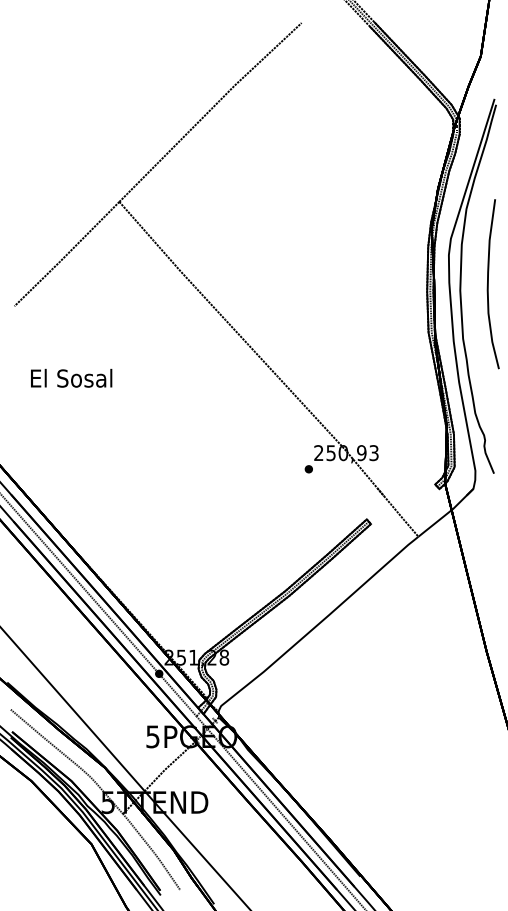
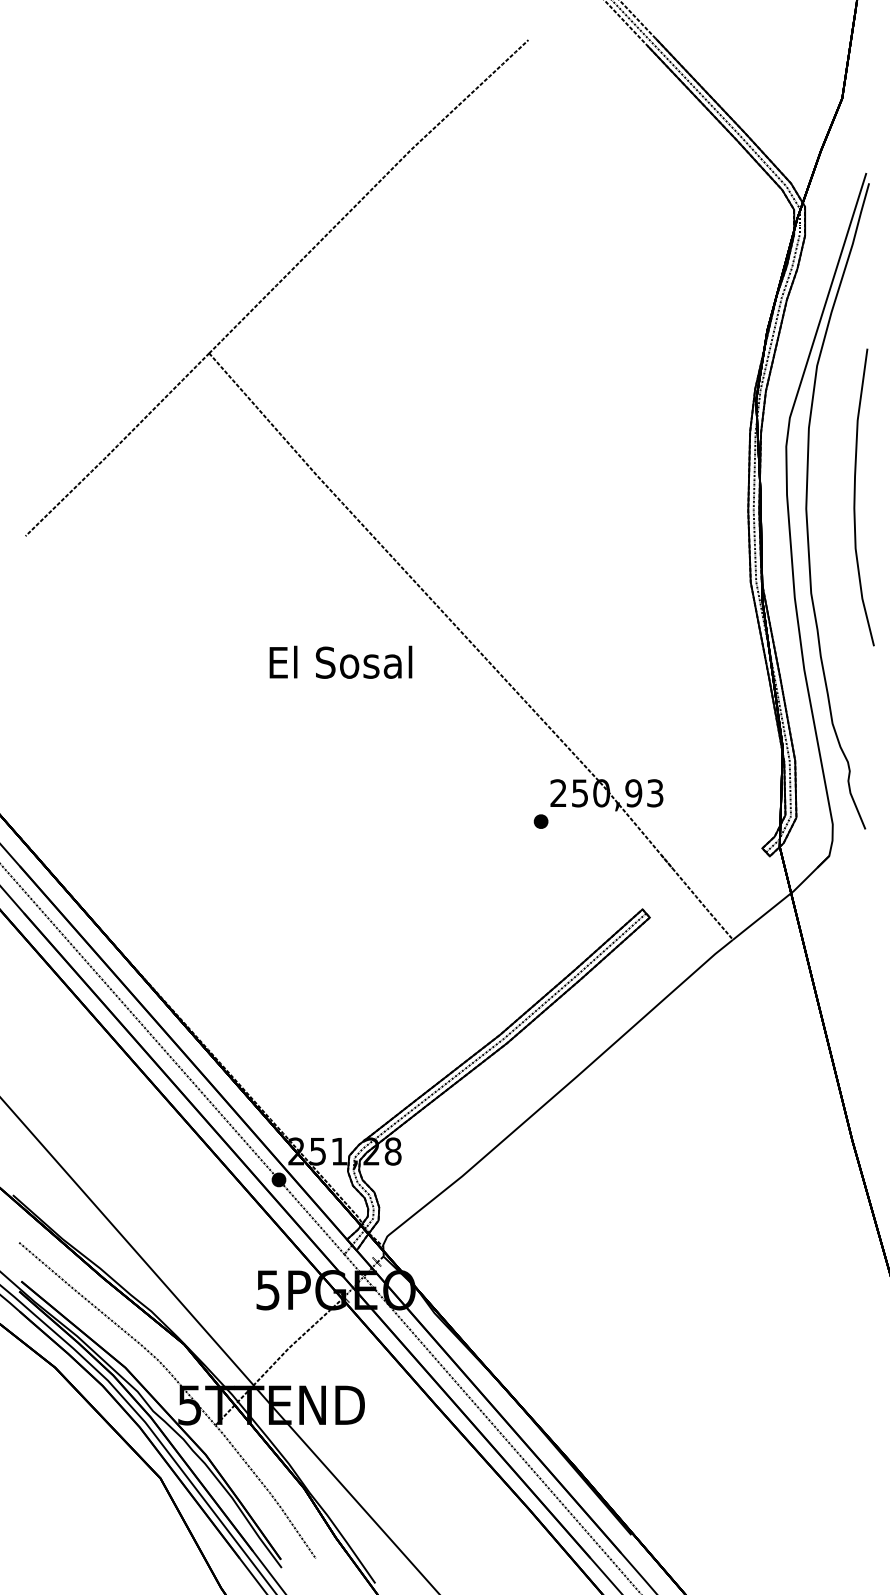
text: (71, 377) -> (340, 660), moved

